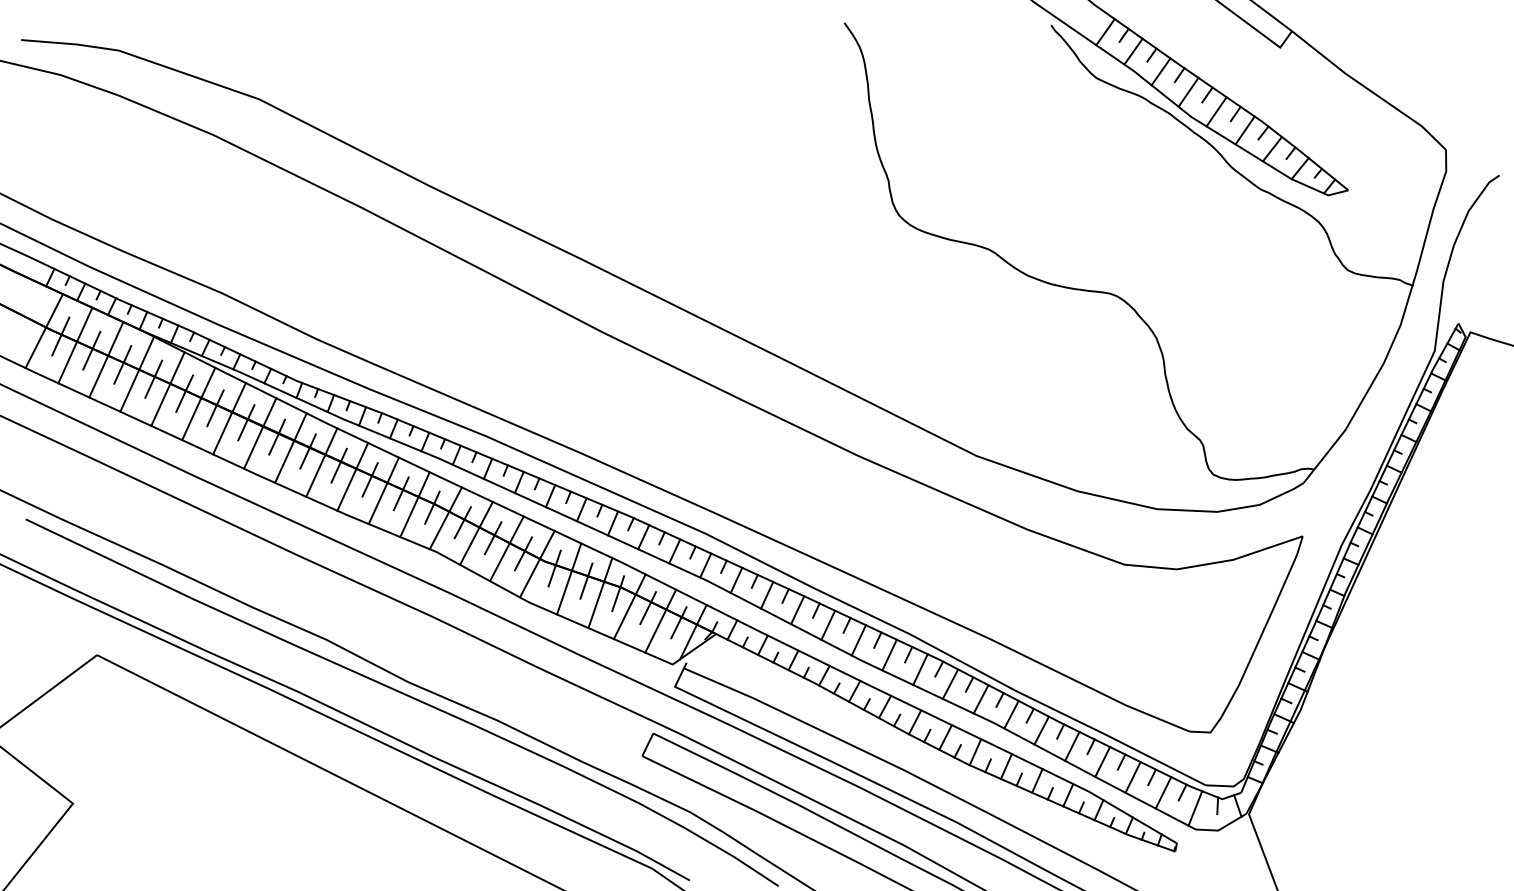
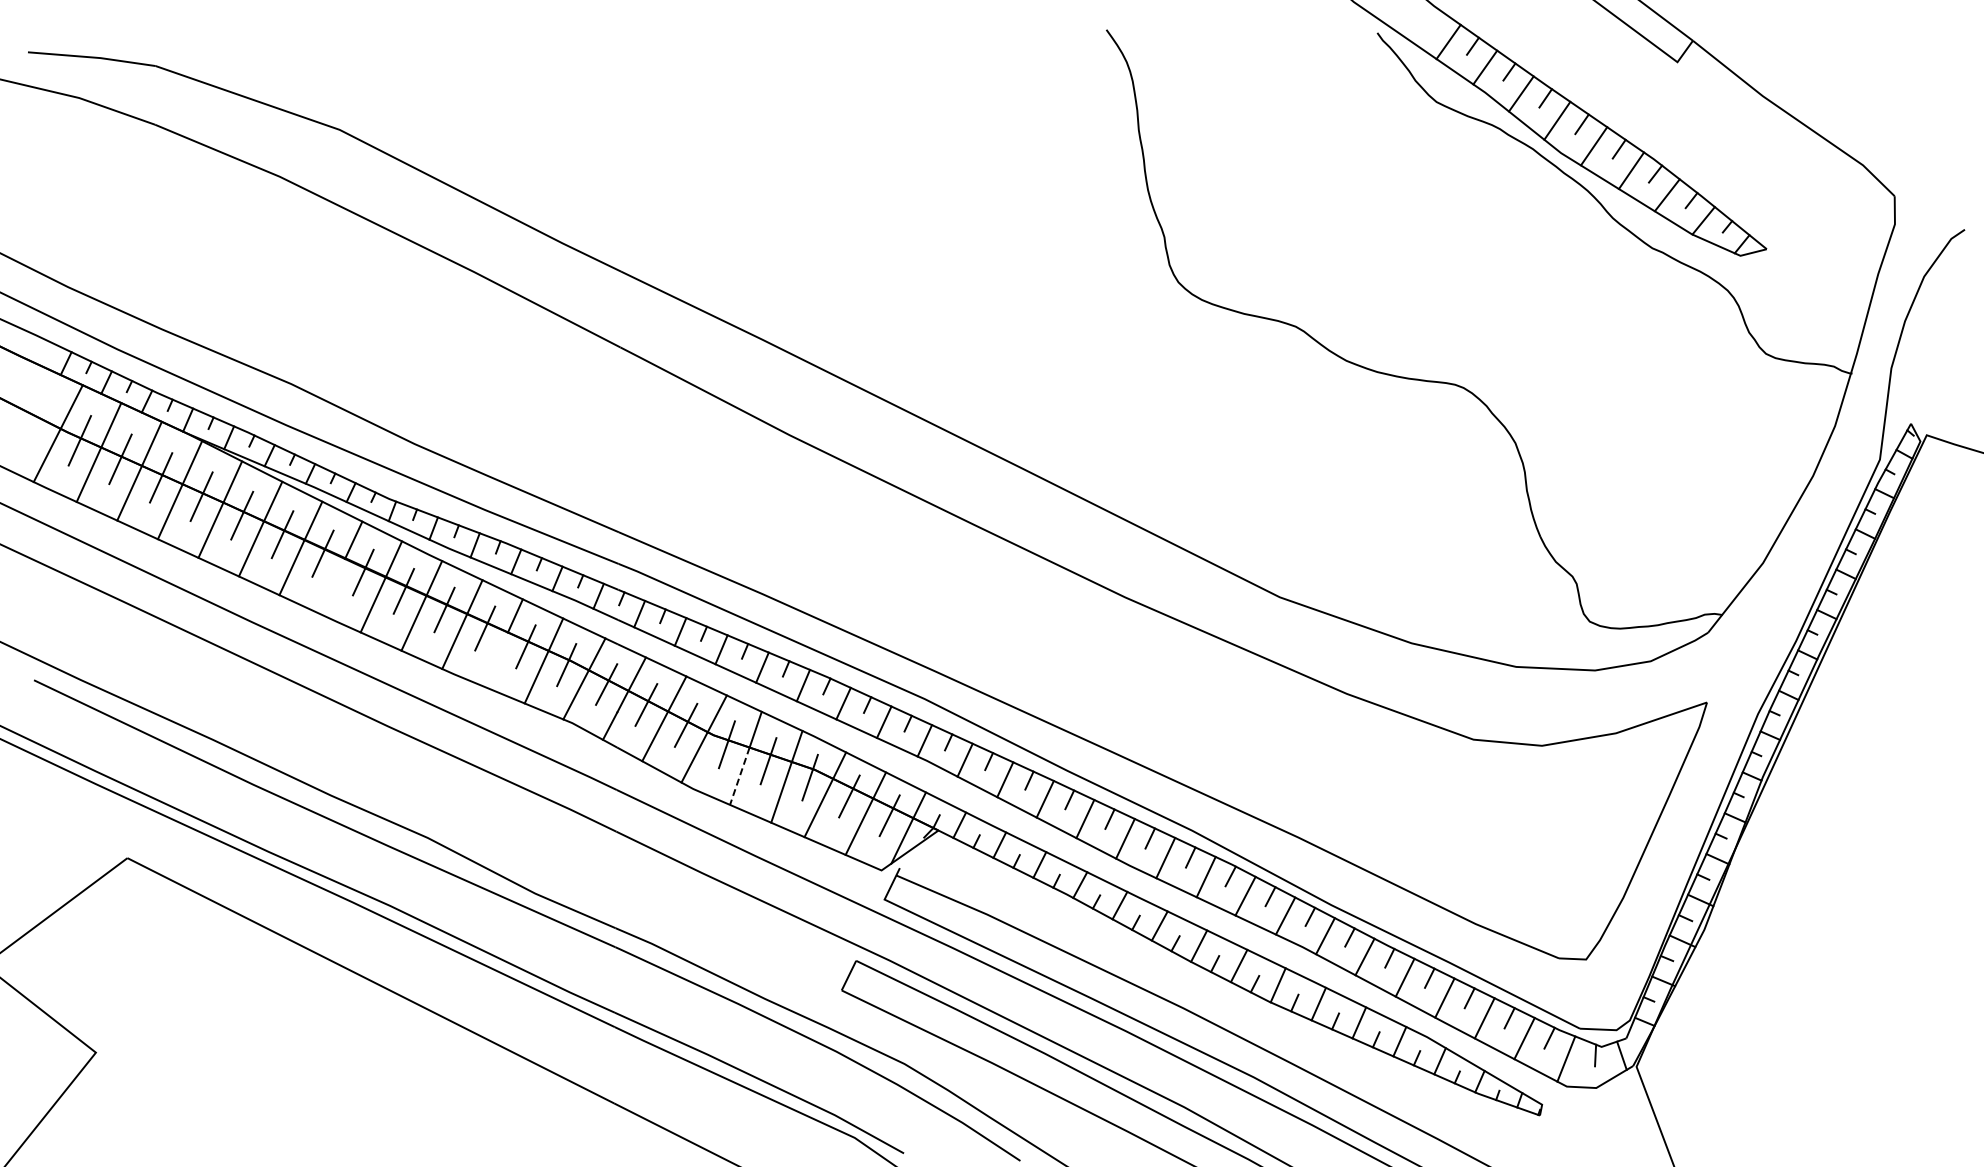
line: (253, 447) -> (332, 585), removed
line: (378, 503) -> (495, 659), removed
line: (564, 592) -> (739, 776), solid -> dashed

